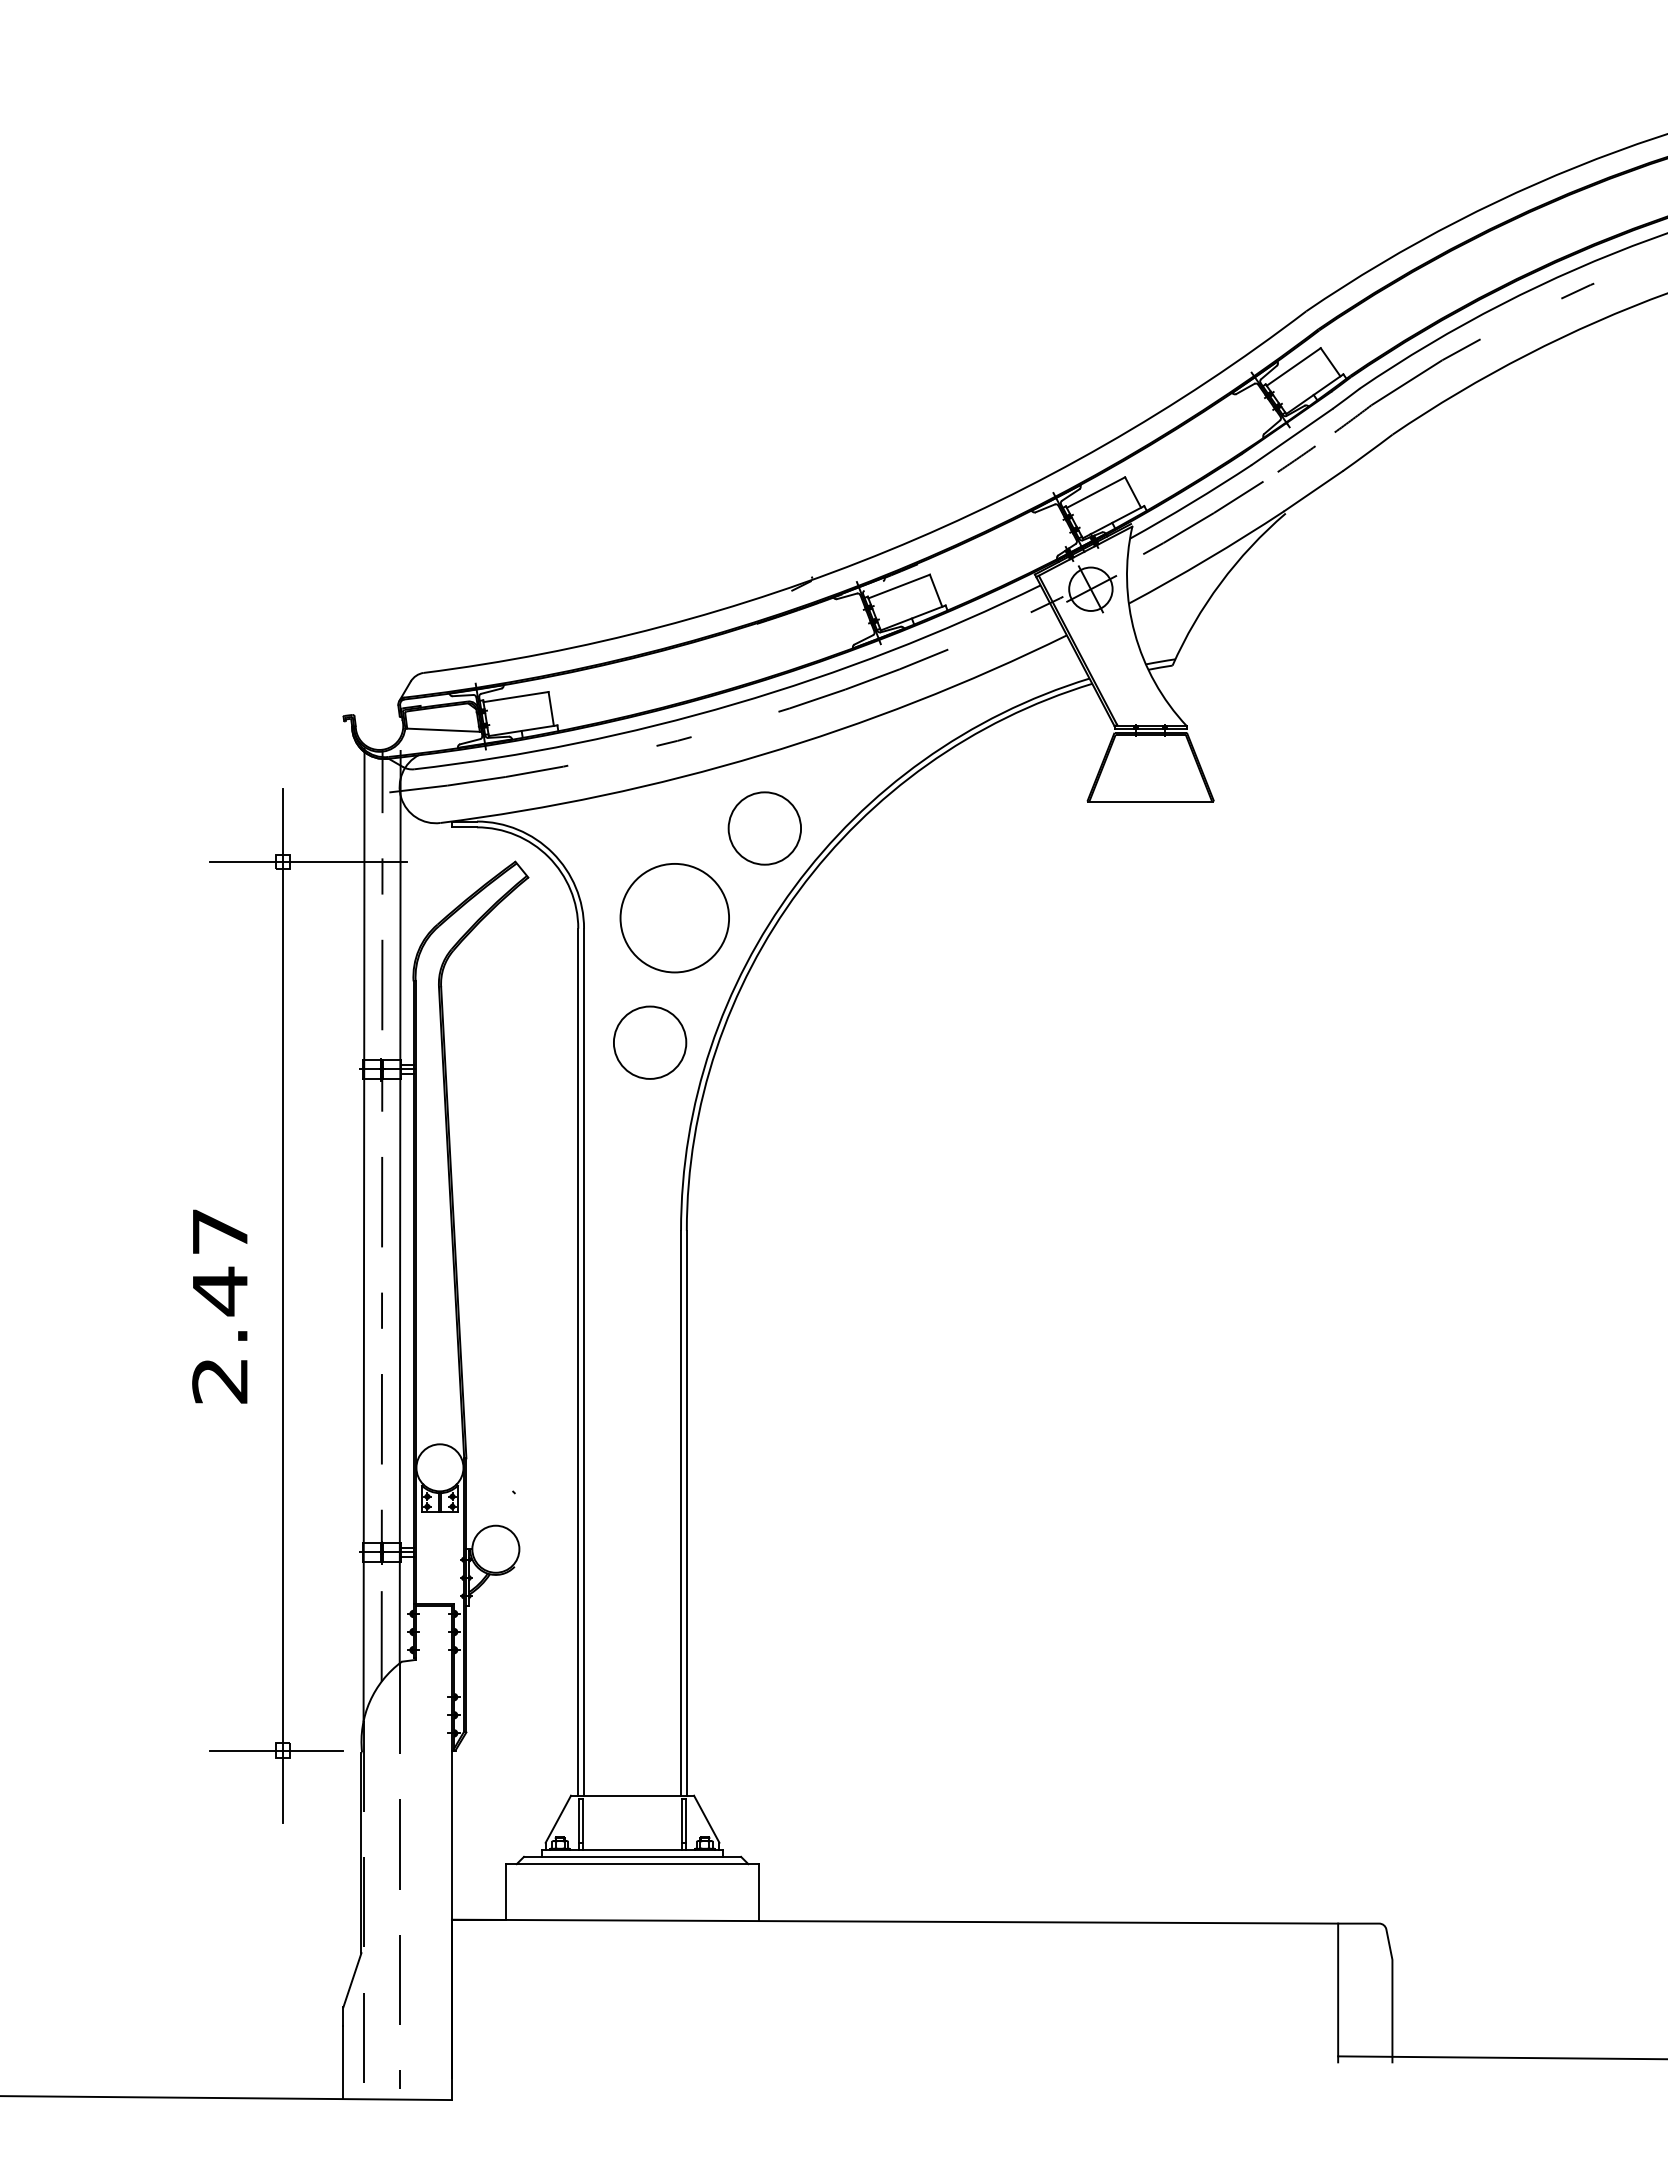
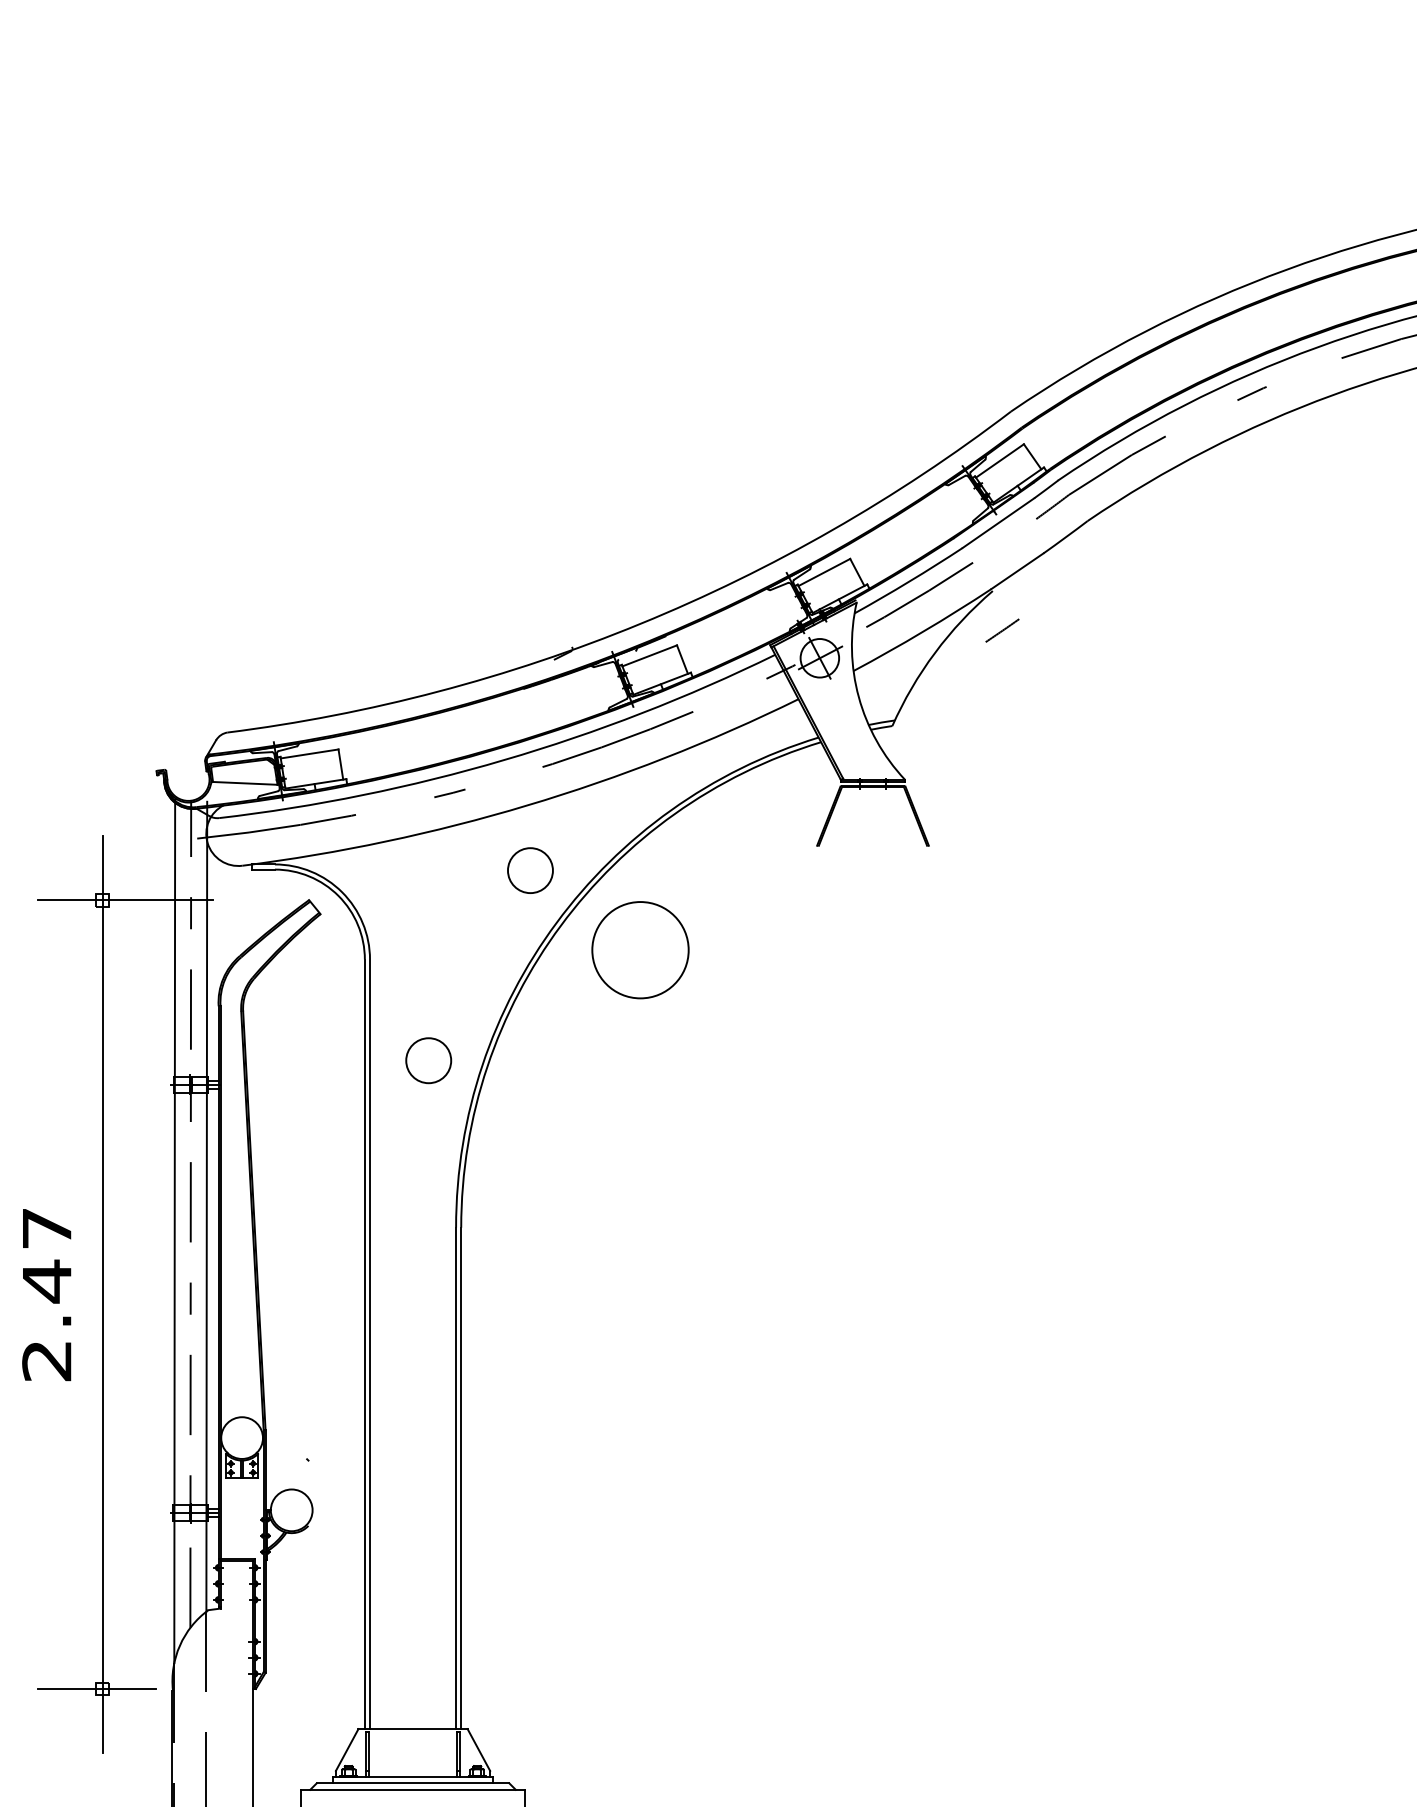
line: (1296, 458) -> (1002, 630), moved
line: (1150, 801) -> (872, 846), removed
circle: (764, 828) -> (530, 870), size x0.7
circle: (674, 918) -> (640, 950), moved
circle: (650, 1042) -> (428, 1060), size x0.7

